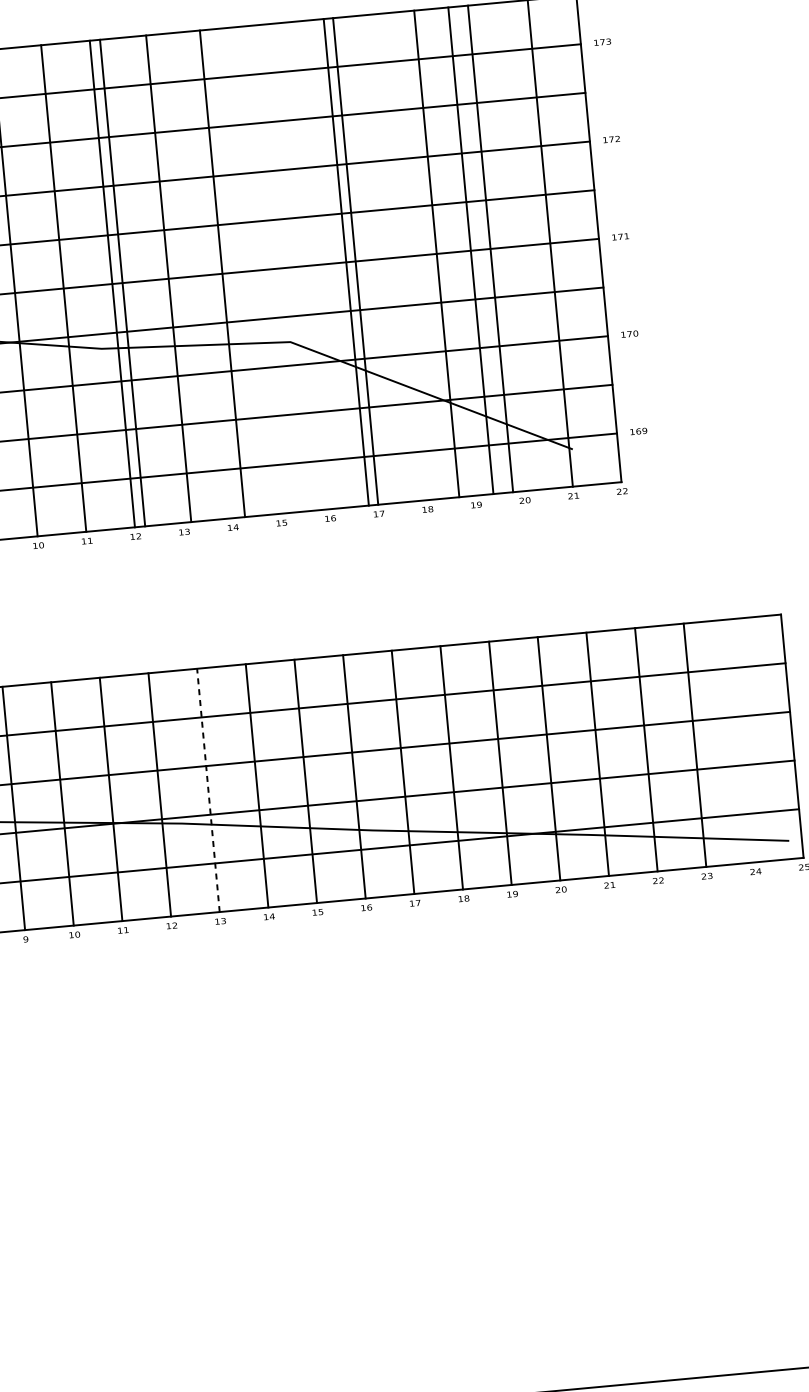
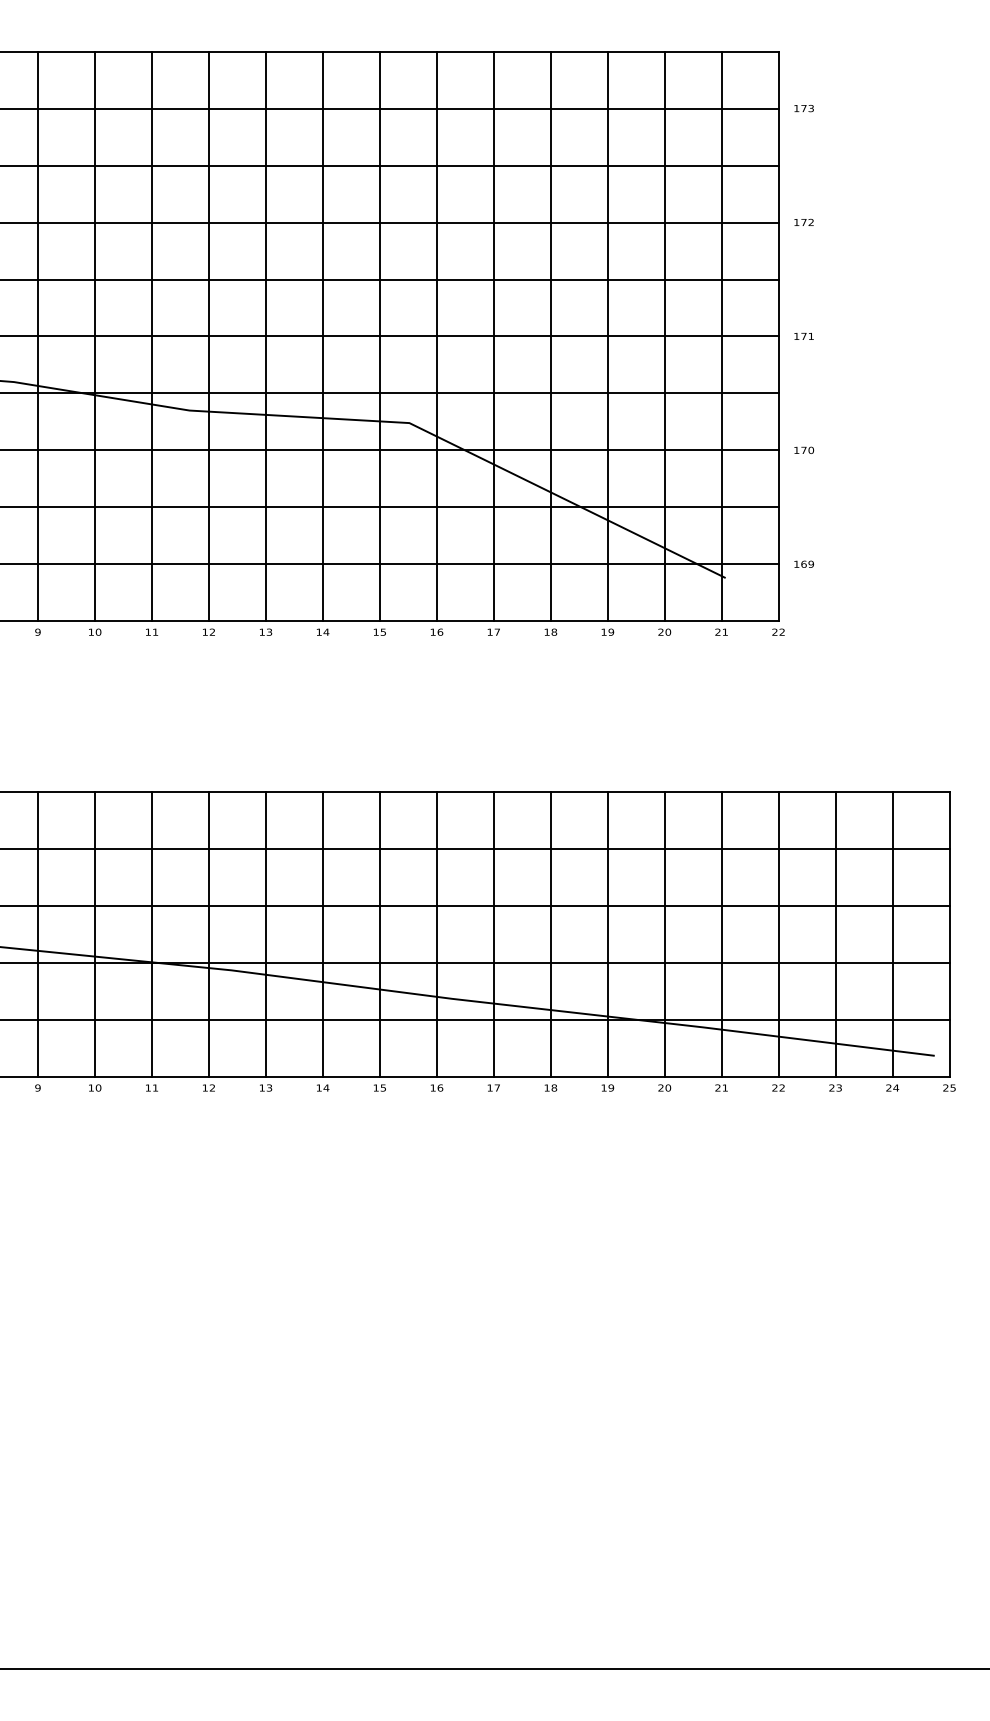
line: (490, 248) -> (607, 336), moved
line: (470, 250) -> (664, 336), moved
line: (436, 253) -> (550, 336), moved
line: (346, 262) -> (436, 336), moved
line: (222, 273) -> (379, 336), moved
line: (168, 278) -> (322, 336), moved
line: (122, 283) -> (265, 336), moved
line: (743, 740) -> (892, 934), added
line: (208, 790) -> (265, 934), dashed -> solid

